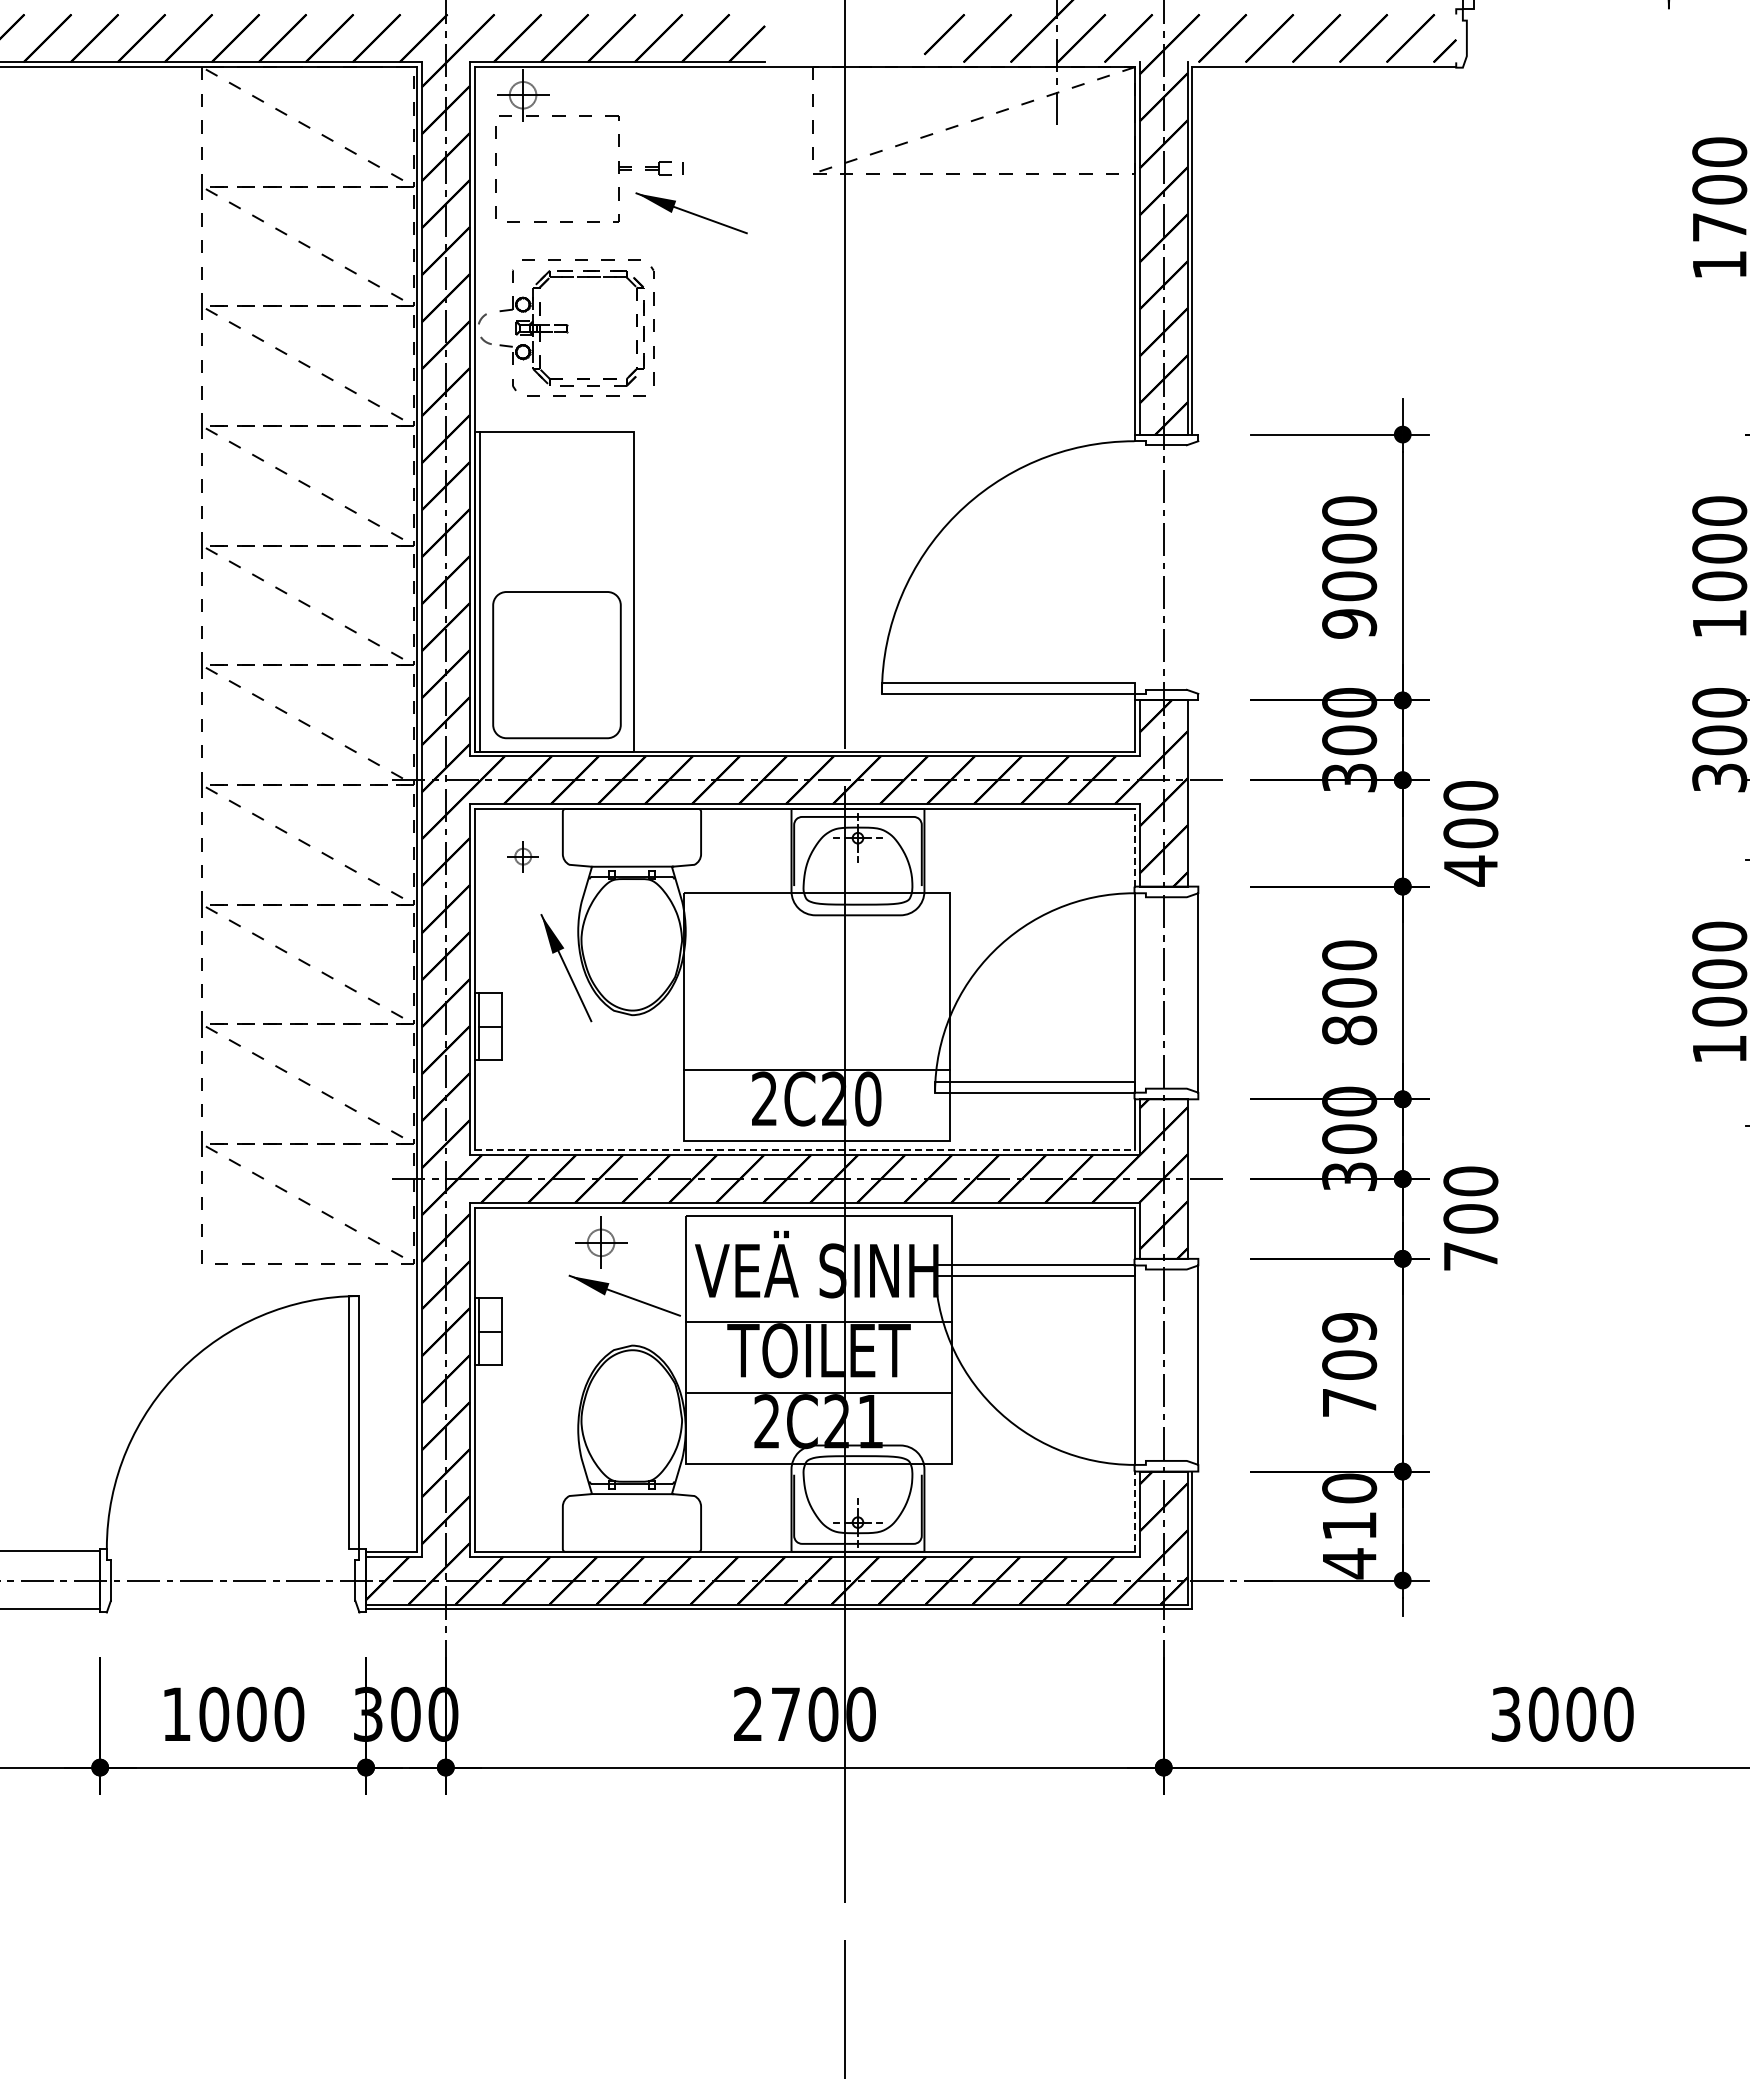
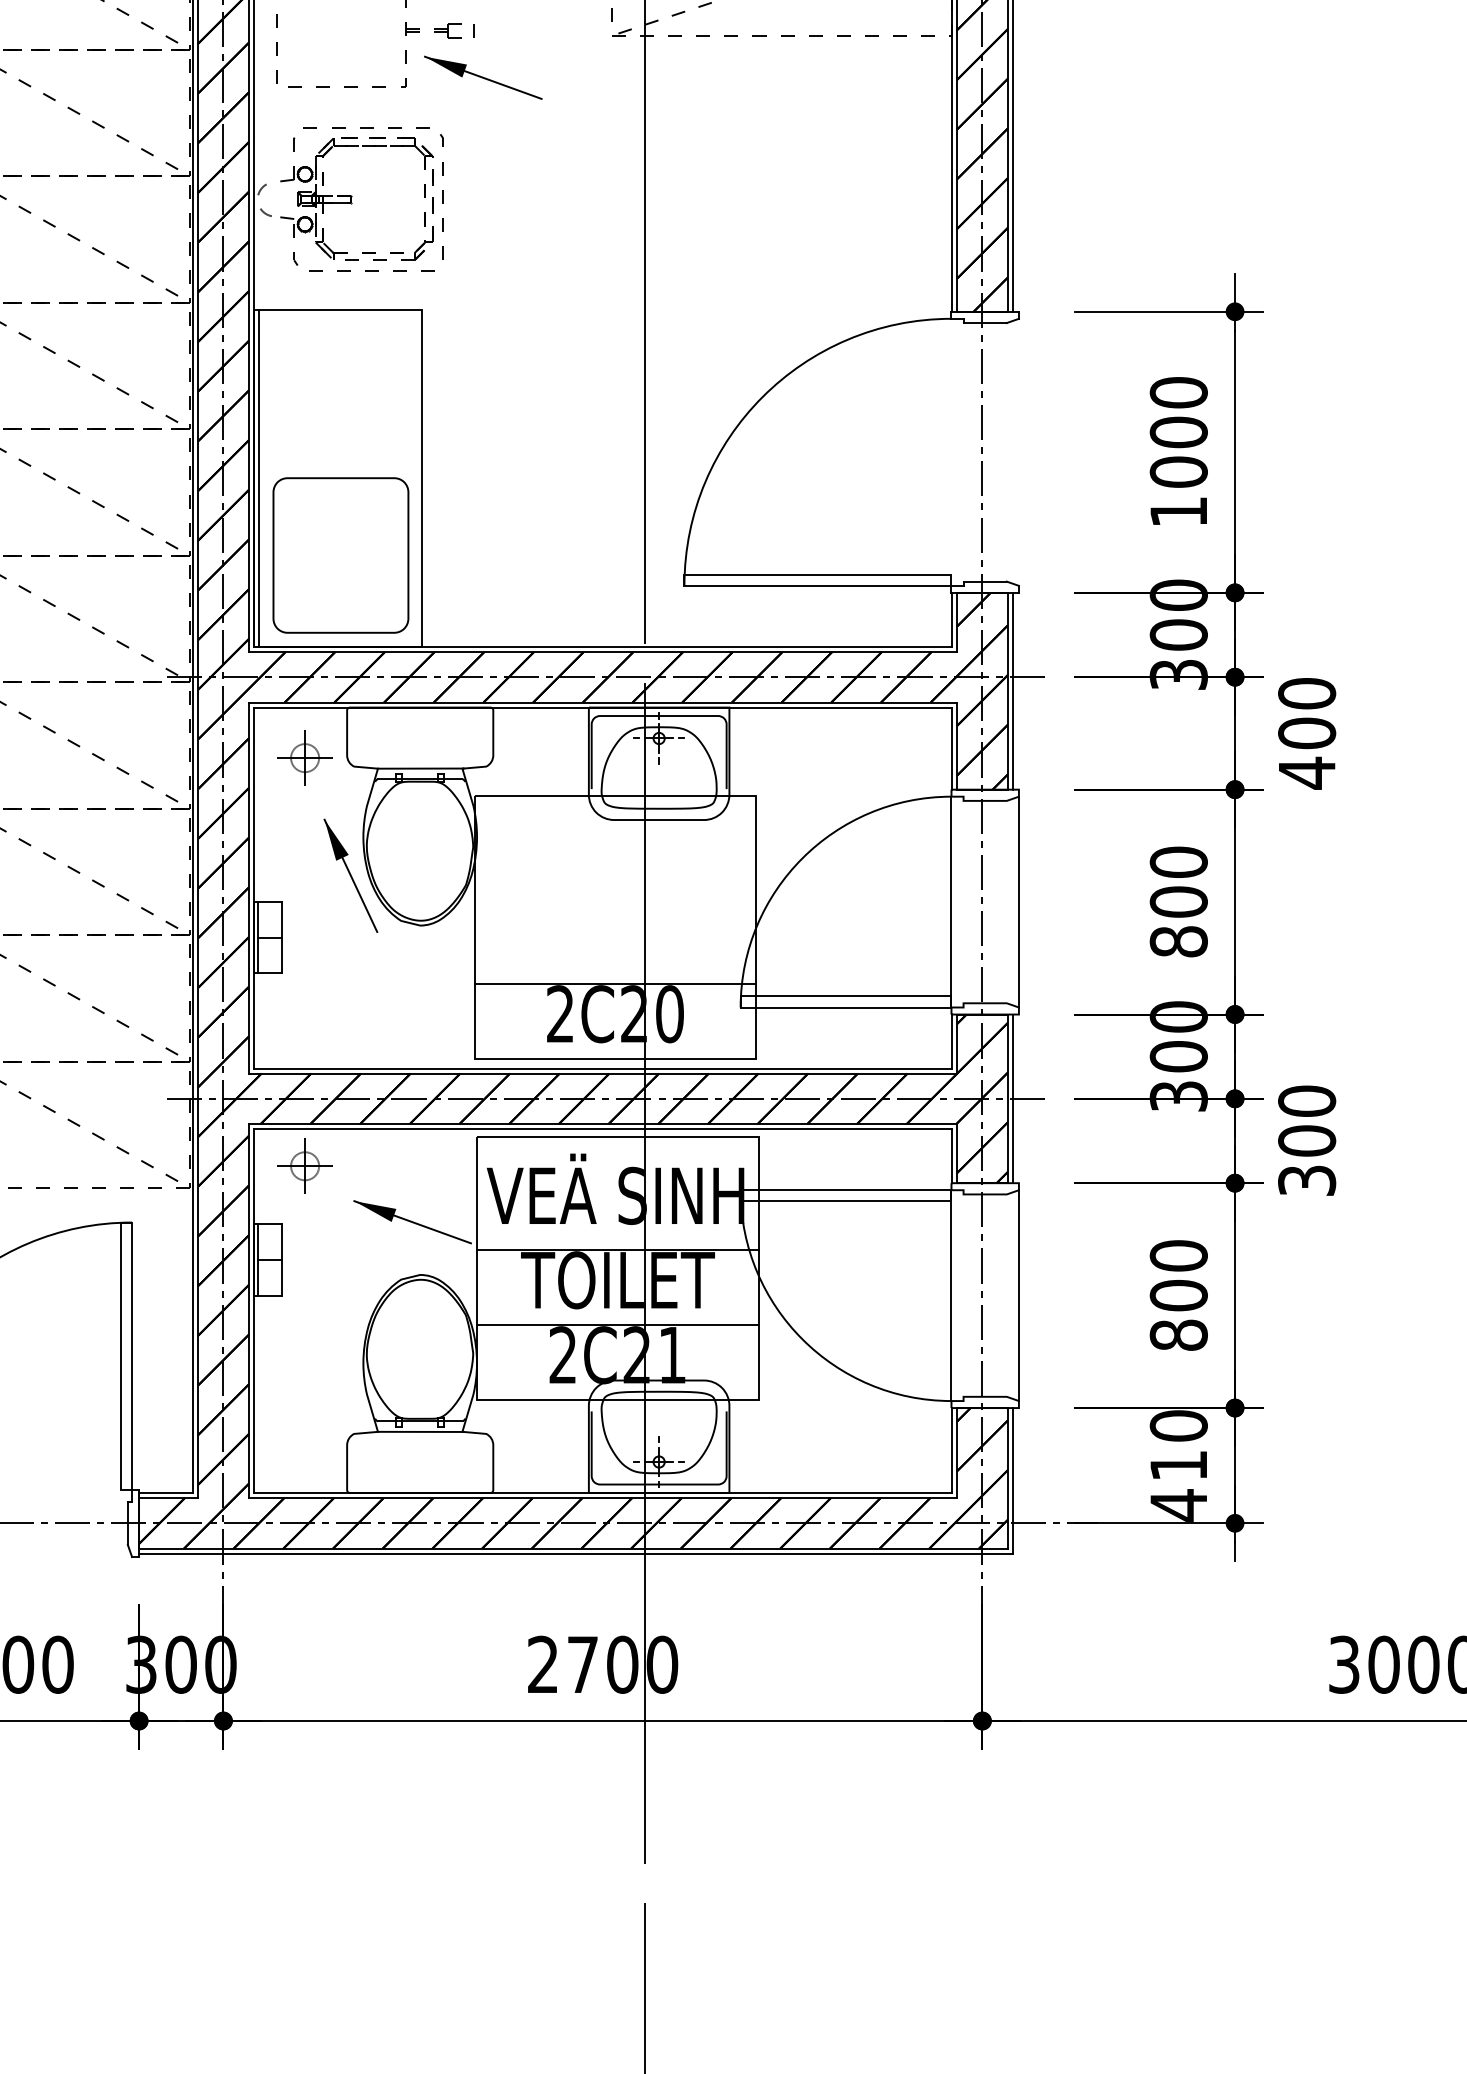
text: (1349, 623) -> (1178, 511), 9000 -> 1000
line: (1192, 793) -> (1012, 691), added
line: (1135, 847) -> (952, 748), dashed -> solid
part: (523, 856) -> (305, 757), size x1.67
line: (805, 1150) -> (603, 1068), dashed -> solid
line: (1192, 1178) -> (1012, 1098), added
part: (601, 1242) -> (305, 1165), moved
text: (1470, 1256) -> (1306, 1180), 700 -> 300
text: (1349, 1364) -> (1178, 1294), 709 -> 800
line: (1135, 1511) -> (952, 1450), dashed -> solid

